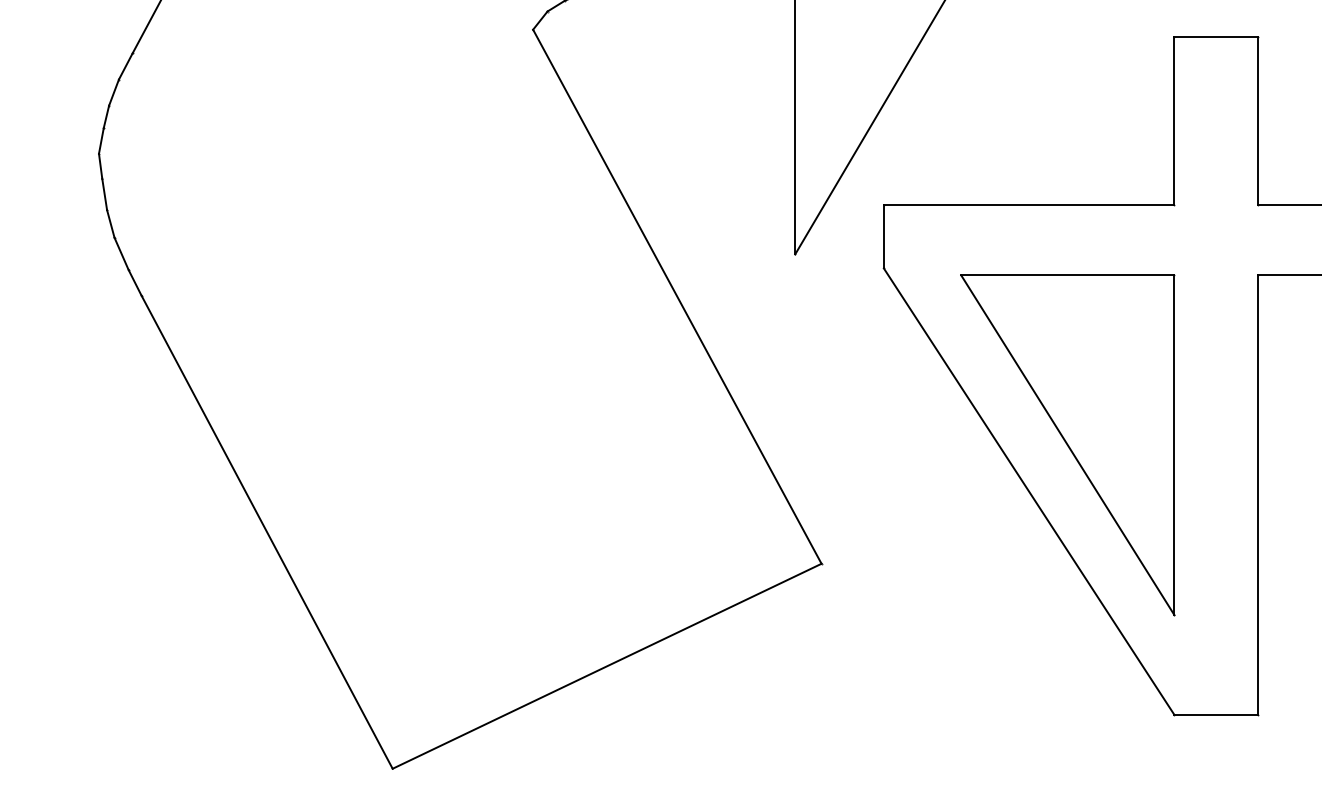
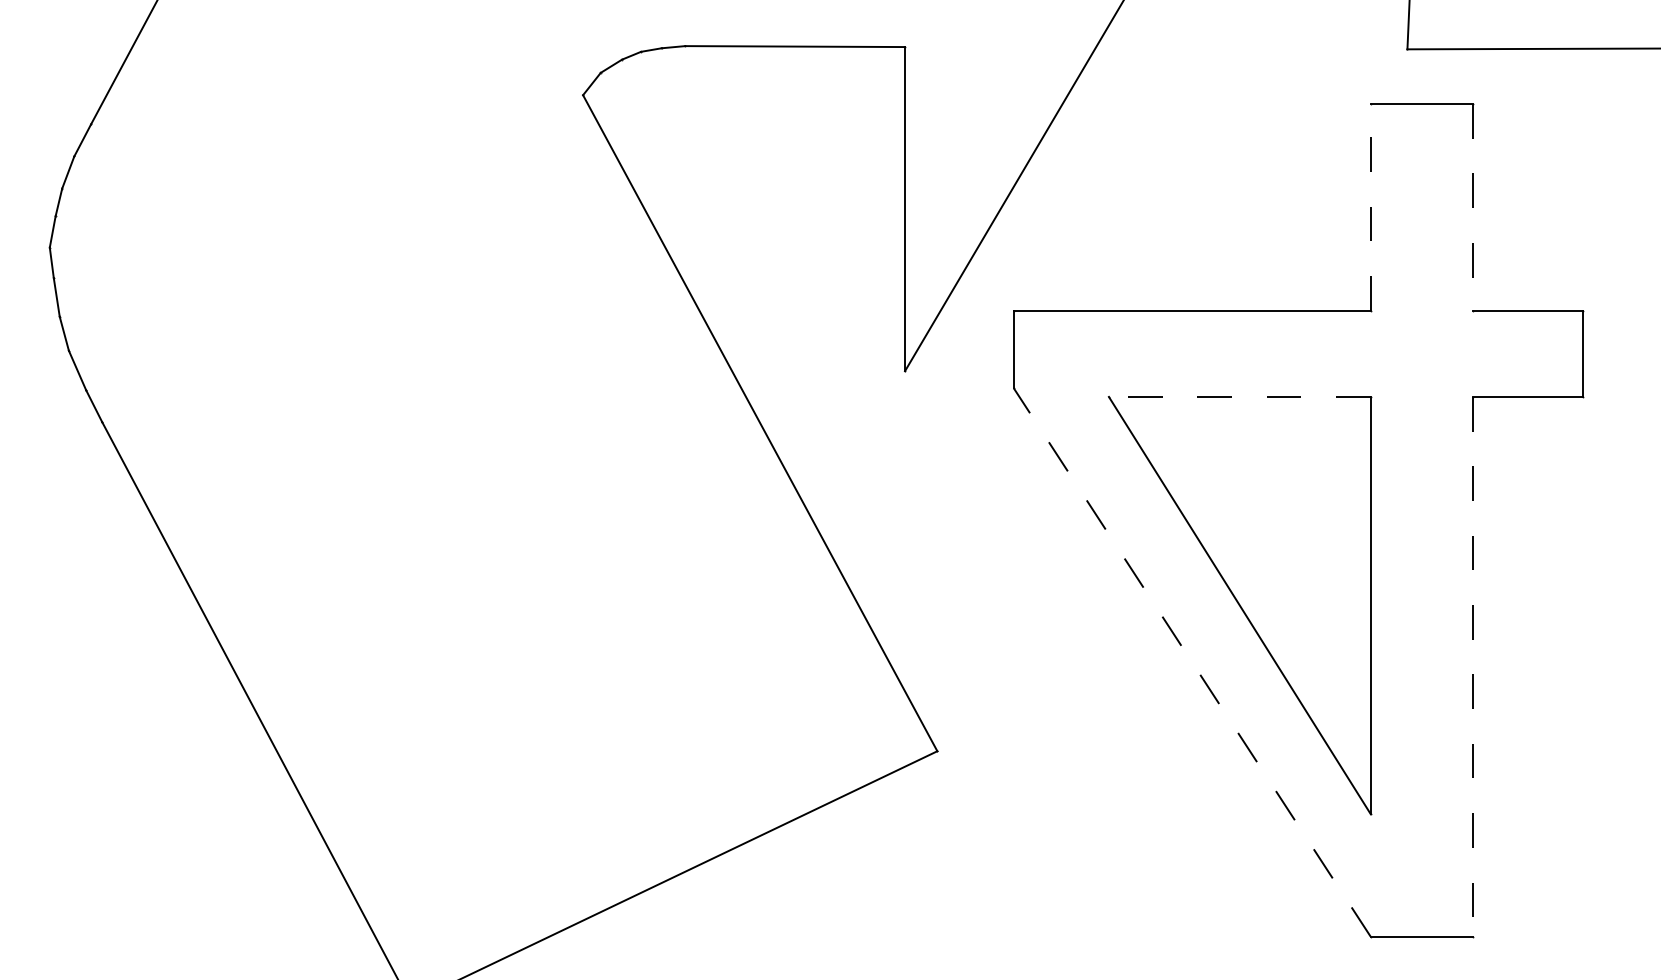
line: (1174, 120) -> (1370, 206), solid -> dashed
line: (1257, 121) -> (1472, 207), solid -> dashed
line: (1067, 274) -> (1239, 396), solid -> dashed
line: (1029, 491) -> (1192, 662), solid -> dashed
line: (1257, 494) -> (1472, 666), solid -> dashed

